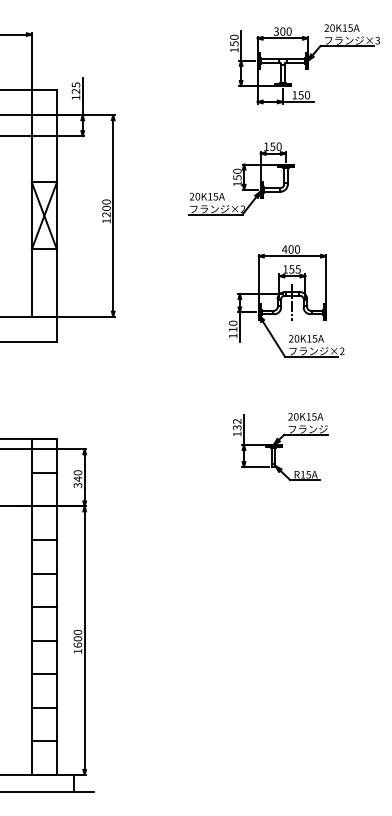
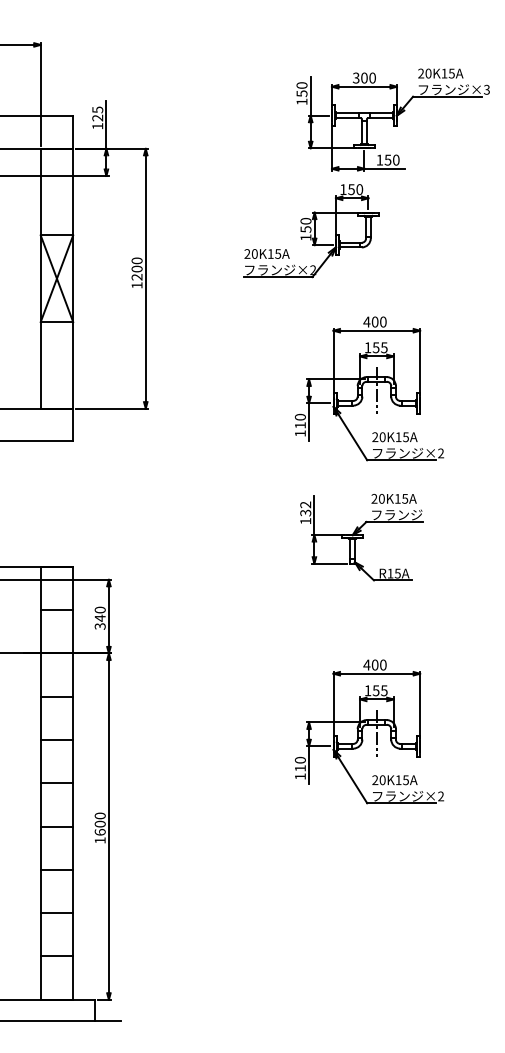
part: (304, 63) -> (392, 119), moved
part: (280, 446) -> (361, 537), moved
part: (286, 566) -> (369, 731), added

